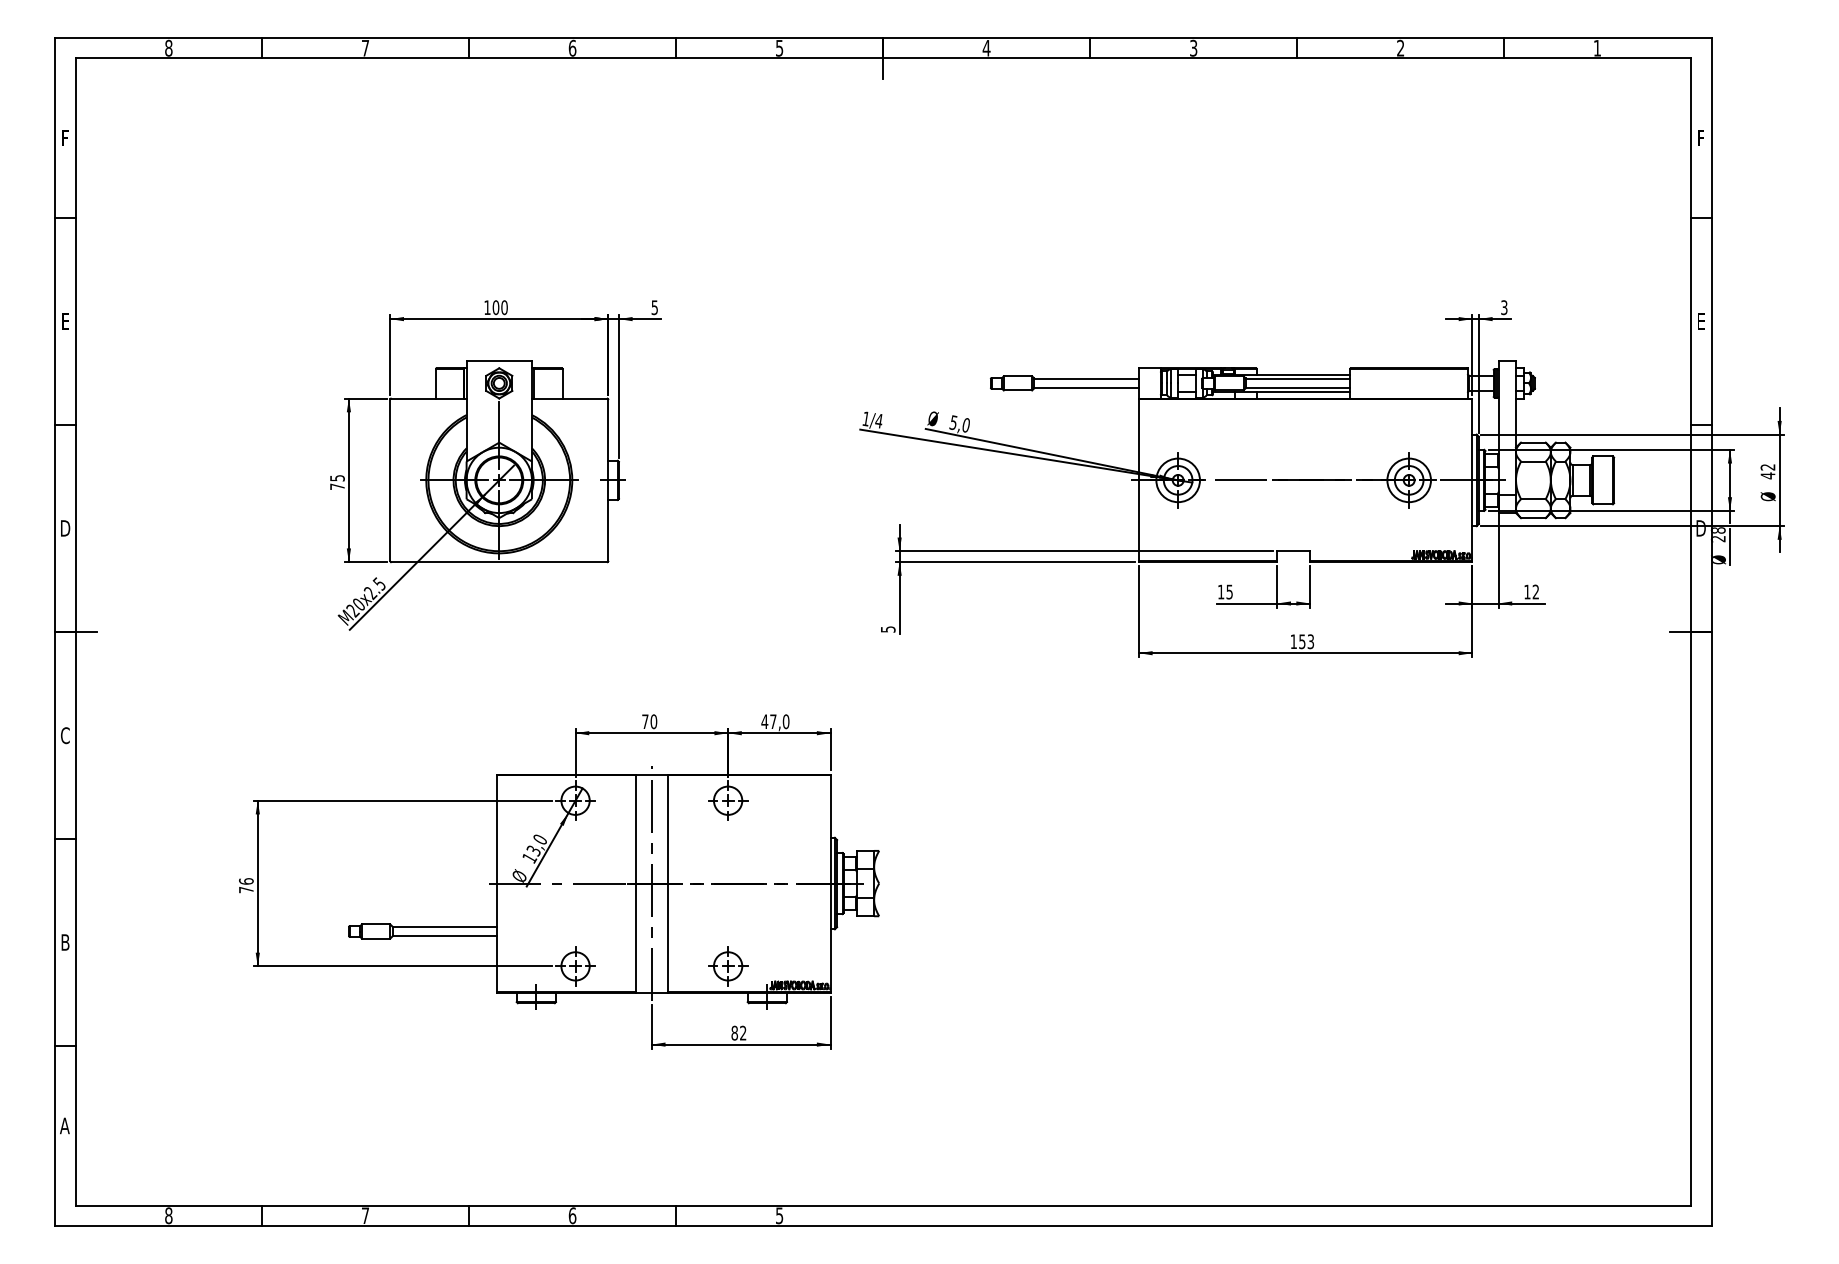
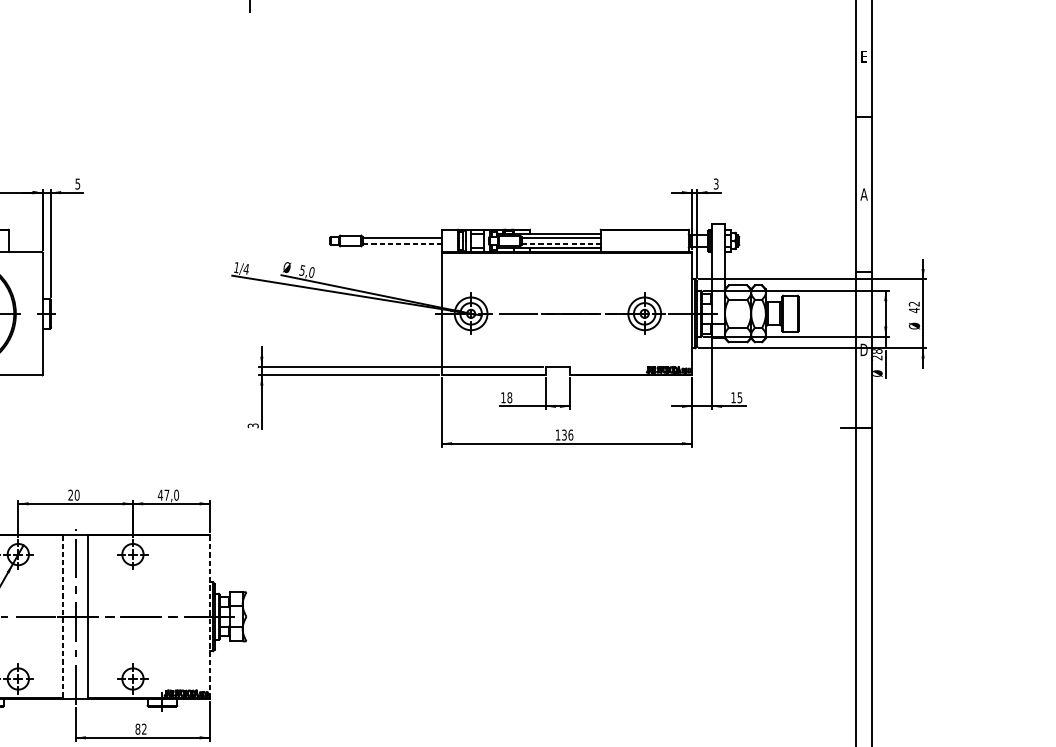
text: (1701, 137) -> (864, 56), F -> E
text: (1701, 321) -> (864, 194), E -> A
line: (1087, 387) -> (403, 244), solid -> dashed
line: (1298, 387) -> (561, 244), solid -> dashed
text: (1229, 591) -> (509, 397), 15 -> 18
text: (1535, 591) -> (739, 397), 12 -> 15
text: (887, 629) -> (252, 425), 5 -> 3
text: (1306, 641) -> (567, 434), 153 -> 136
text: (645, 721) -> (70, 495), 70 -> 20
line: (830, 883) -> (209, 616), solid -> dashed
line: (635, 884) -> (63, 617), solid -> dashed

